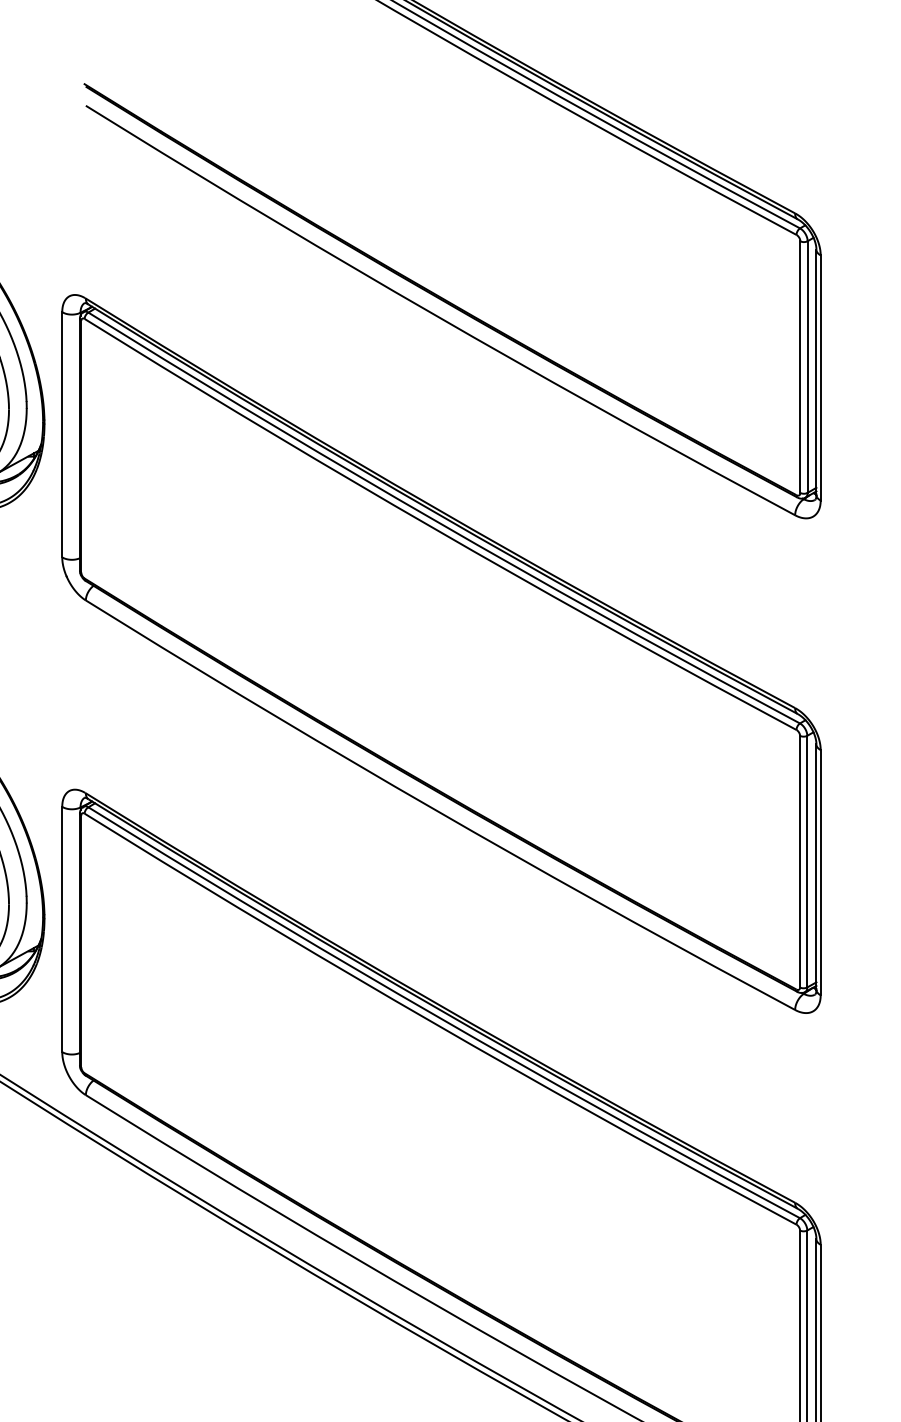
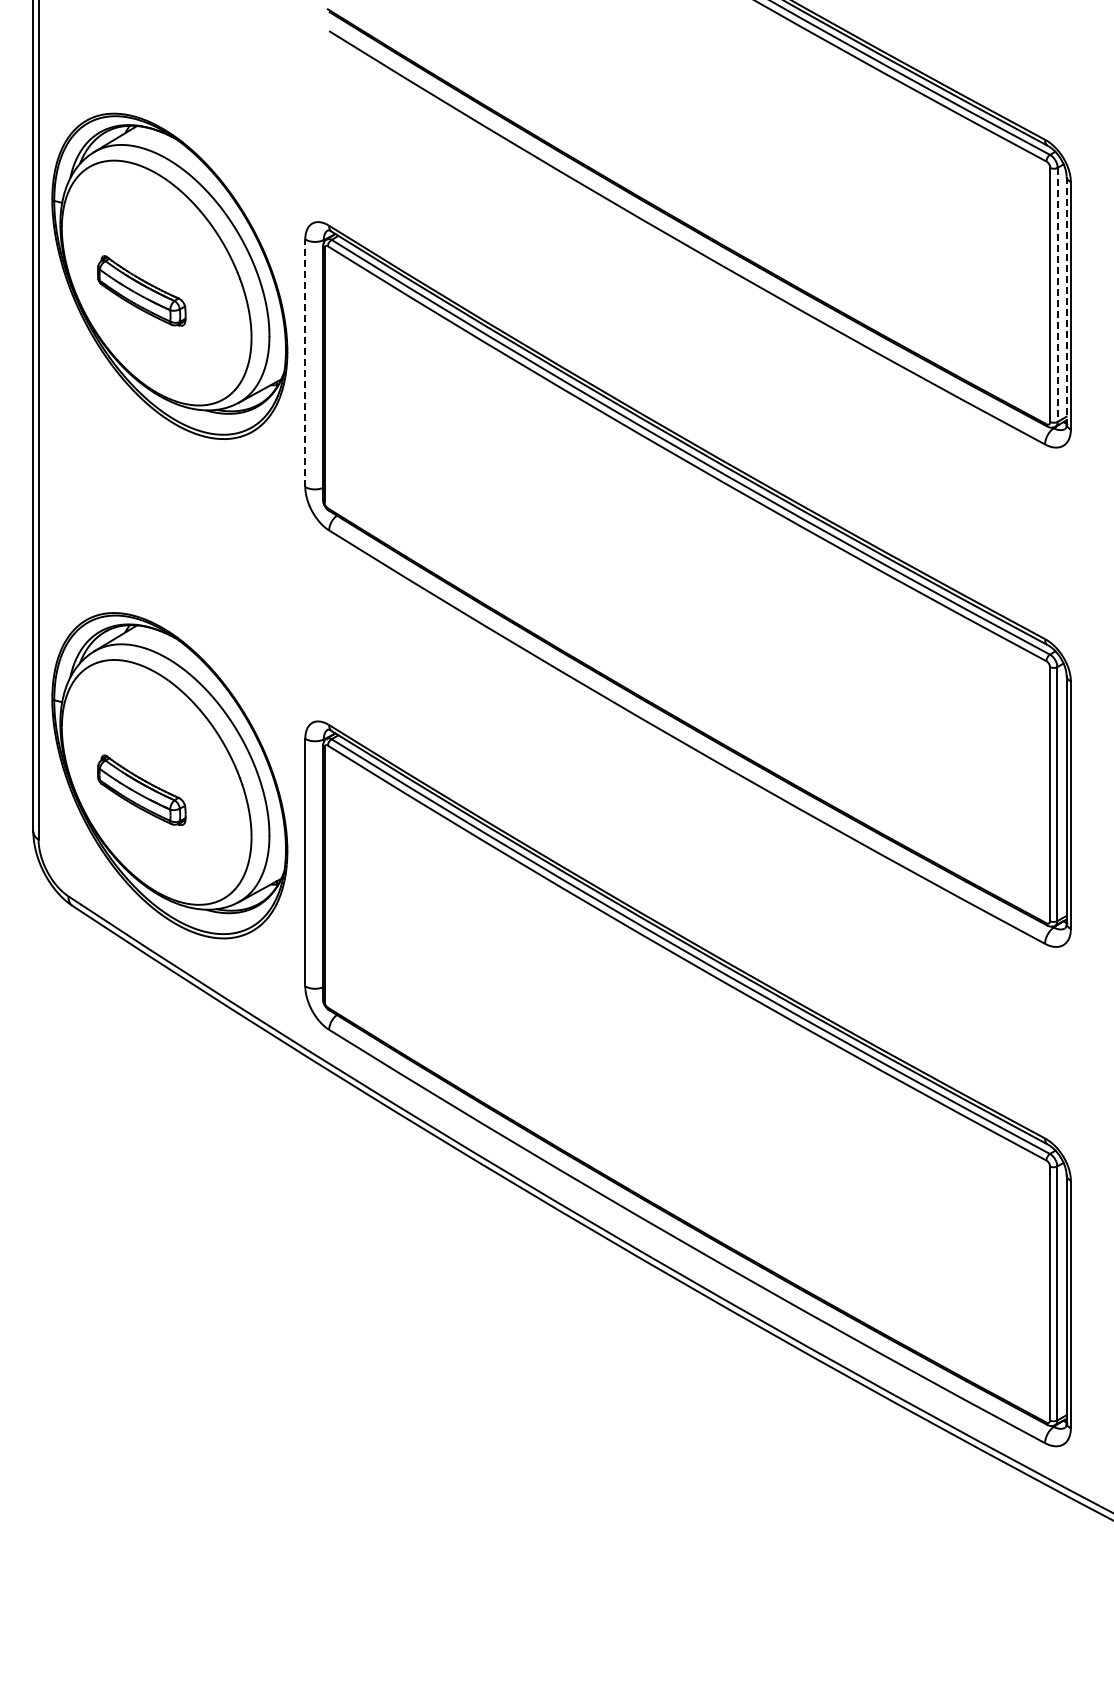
line: (807, 366) -> (1057, 294), solid -> dashed
line: (816, 372) -> (1066, 300), solid -> dashed
line: (62, 435) -> (305, 363), solid -> dashed

